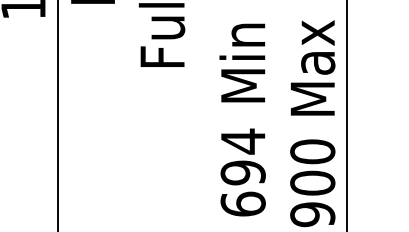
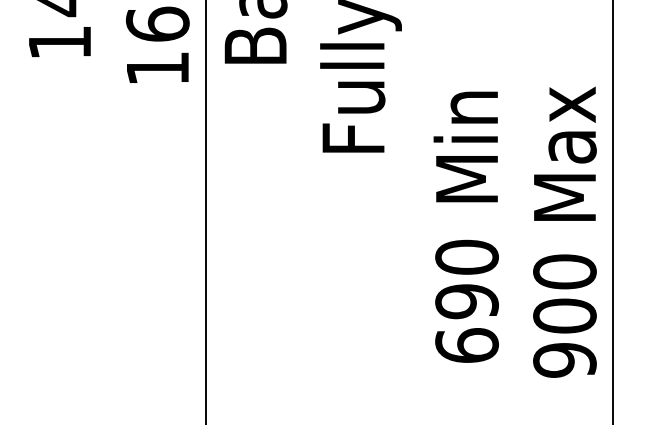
text: (242, 141) -> (466, 257), 694 -> 690

